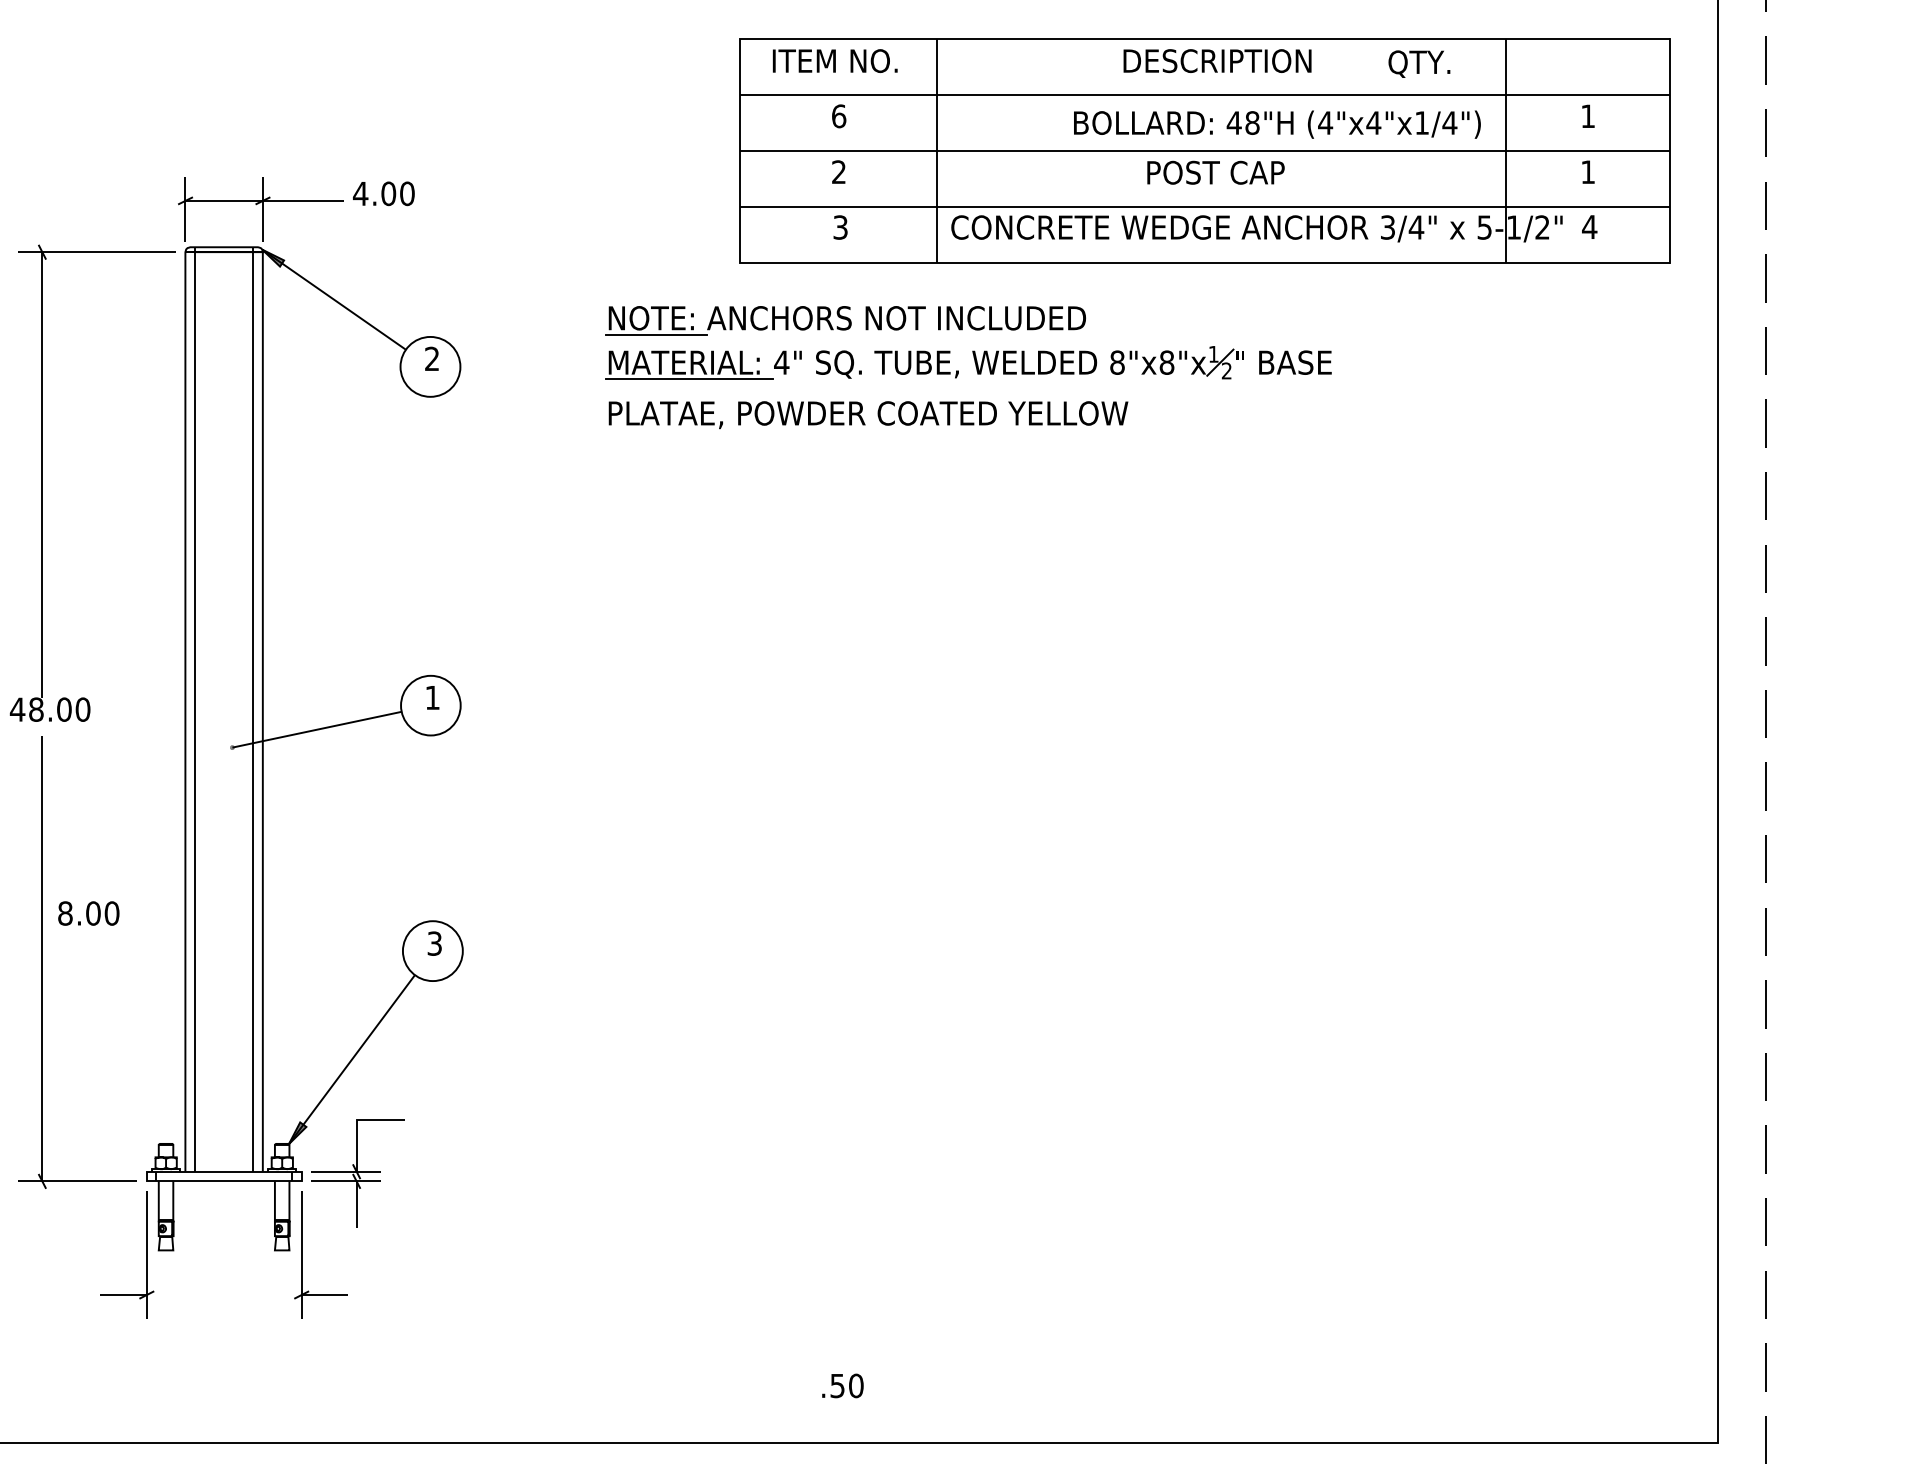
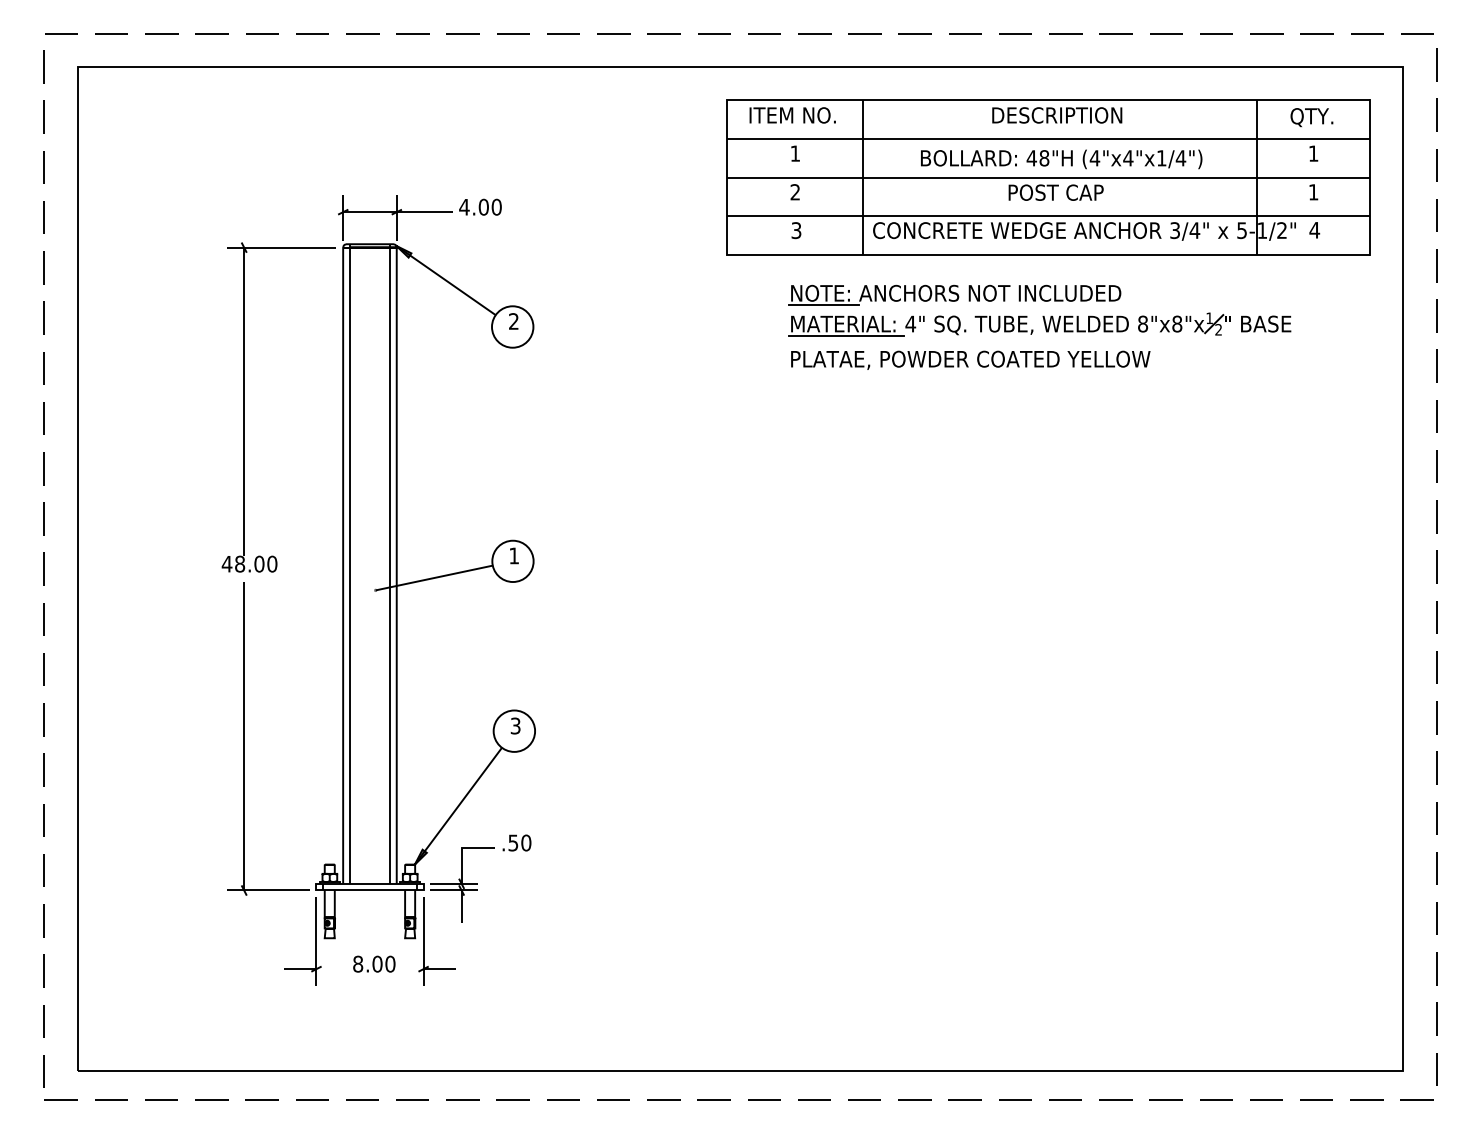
text: (1418, 64) -> (1311, 117), moved
text: (839, 116) -> (795, 153), 6 -> 1
text: (1277, 124) -> (1061, 159), moved
part: (967, 366) -> (1039, 326), moved
text: (89, 912) -> (374, 963), moved
text: (842, 1385) -> (516, 842), moved

